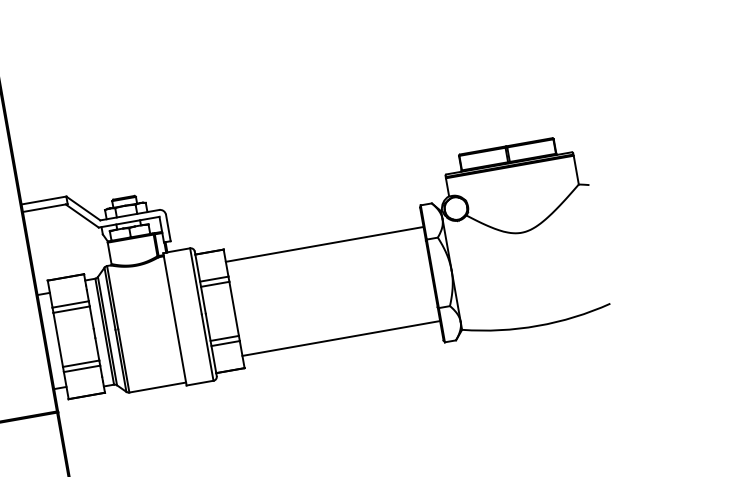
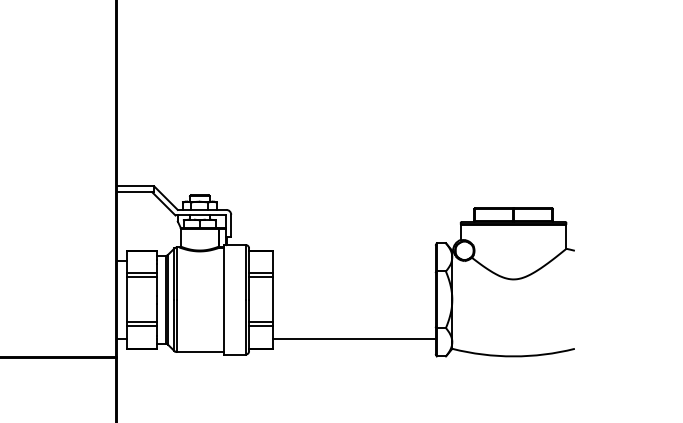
line: (323, 244) -> (353, 260), removed

